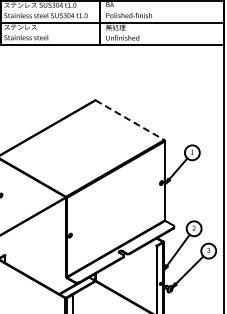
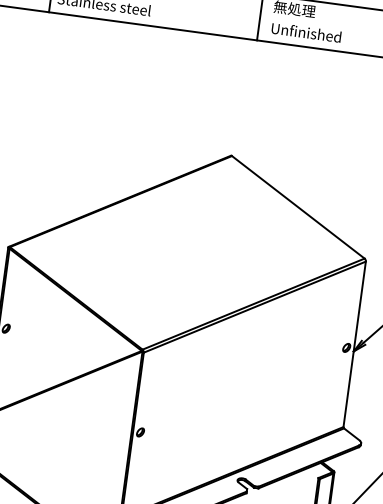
line: (129, 120) -> (297, 207), dashed -> solid

